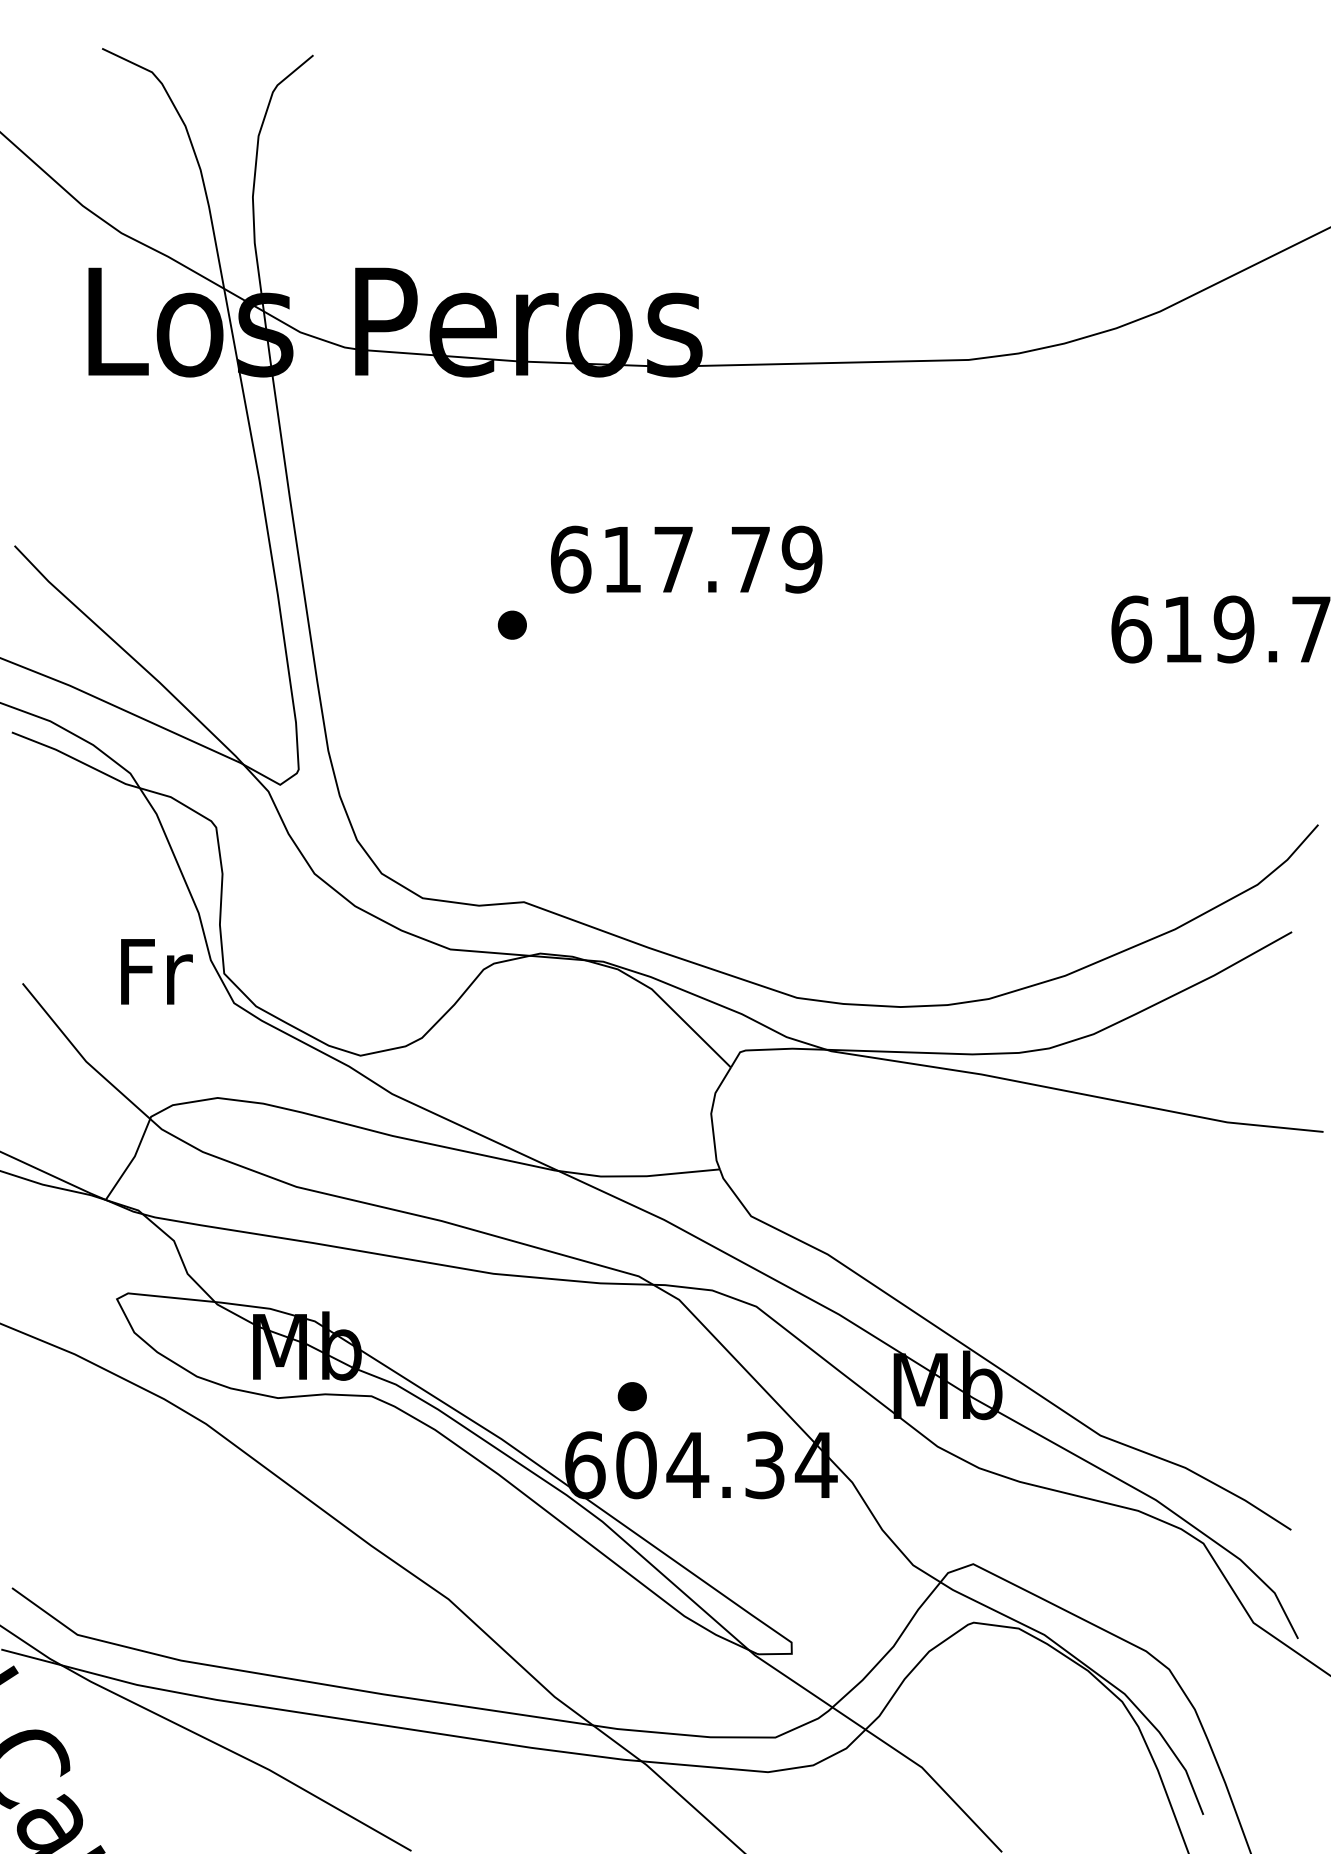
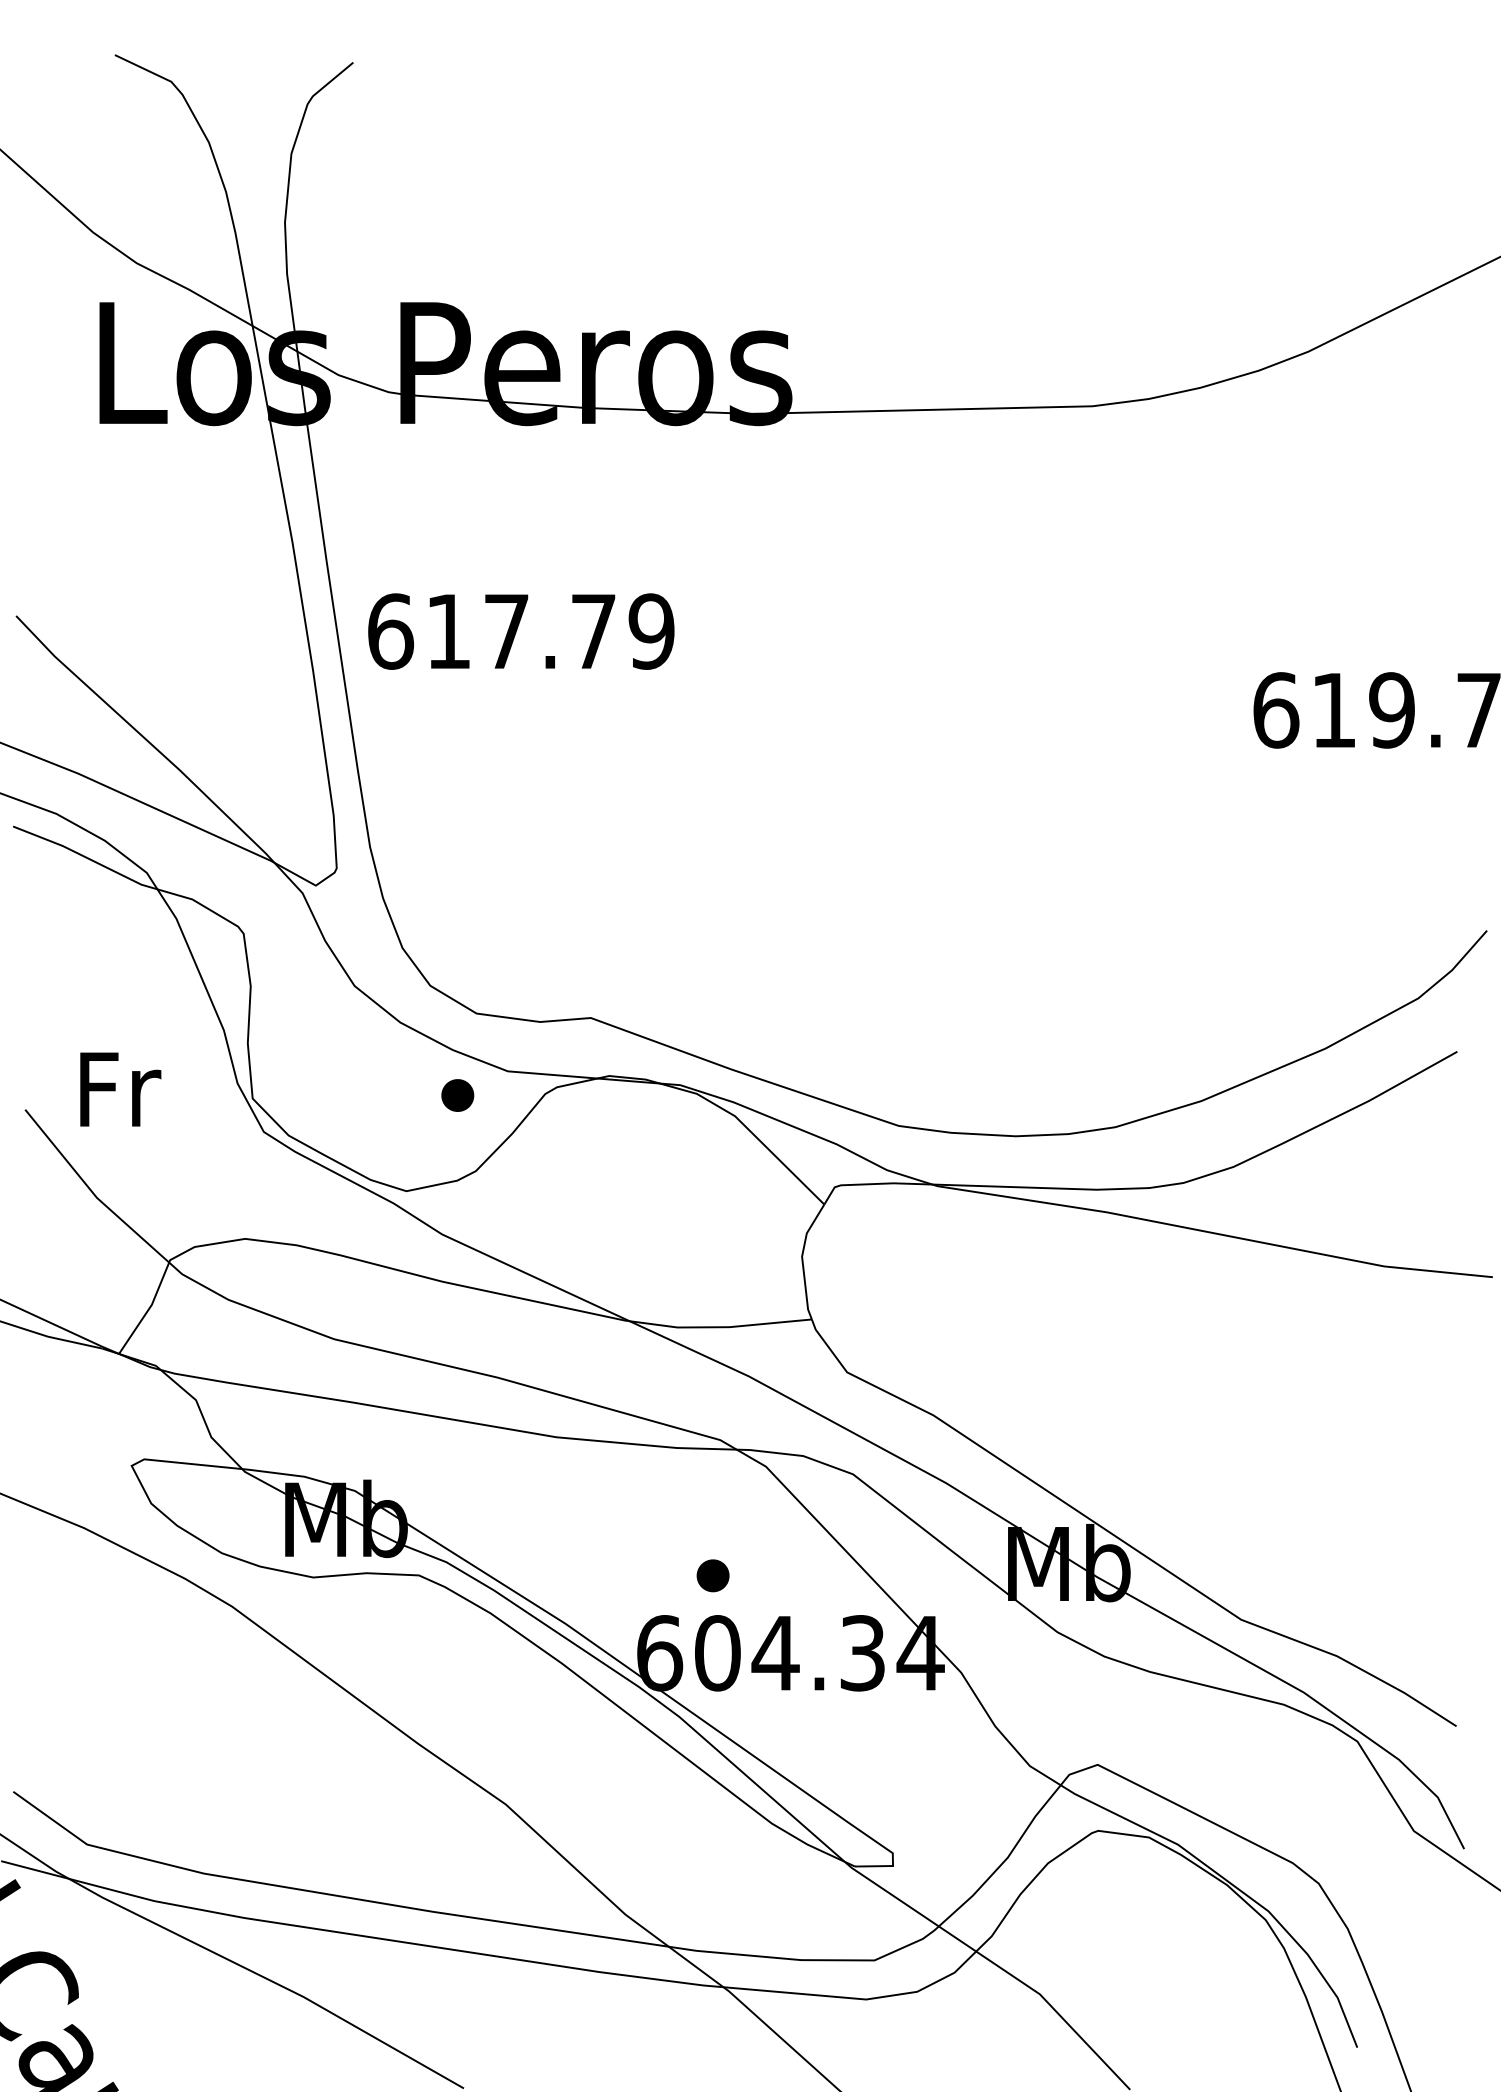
text: (686, 559) -> (521, 631), moved
part: (512, 625) -> (457, 1095), moved
text: (156, 971) -> (120, 1089), moved

